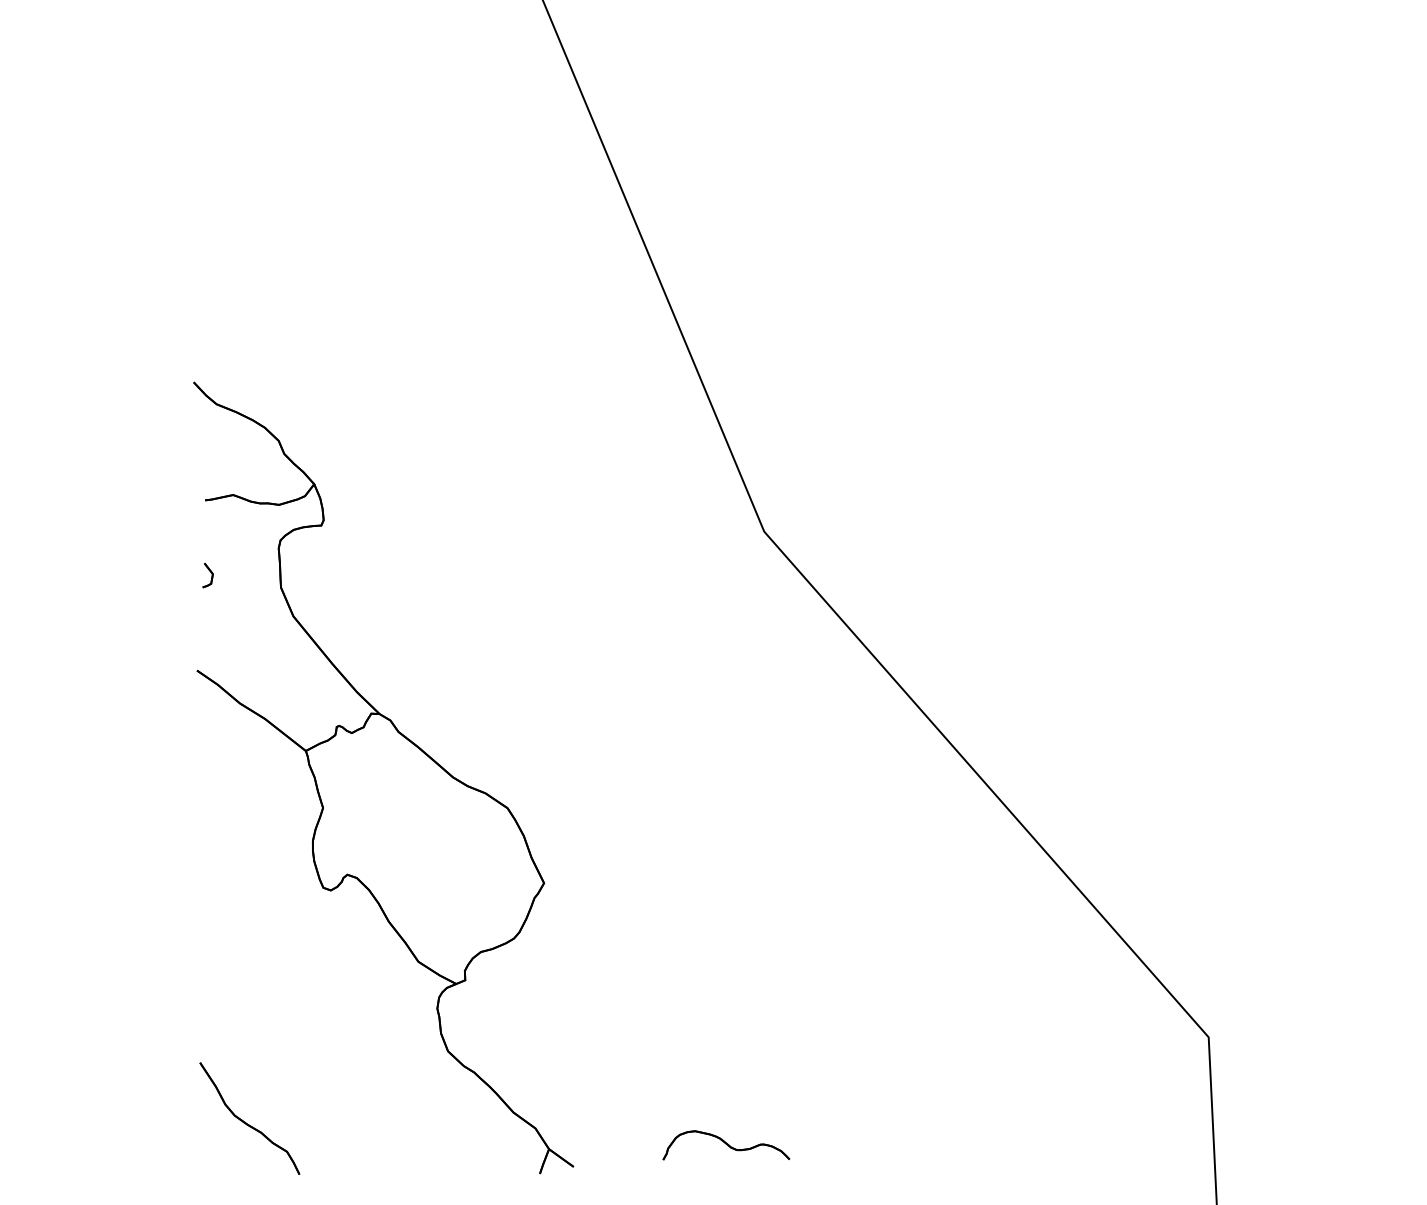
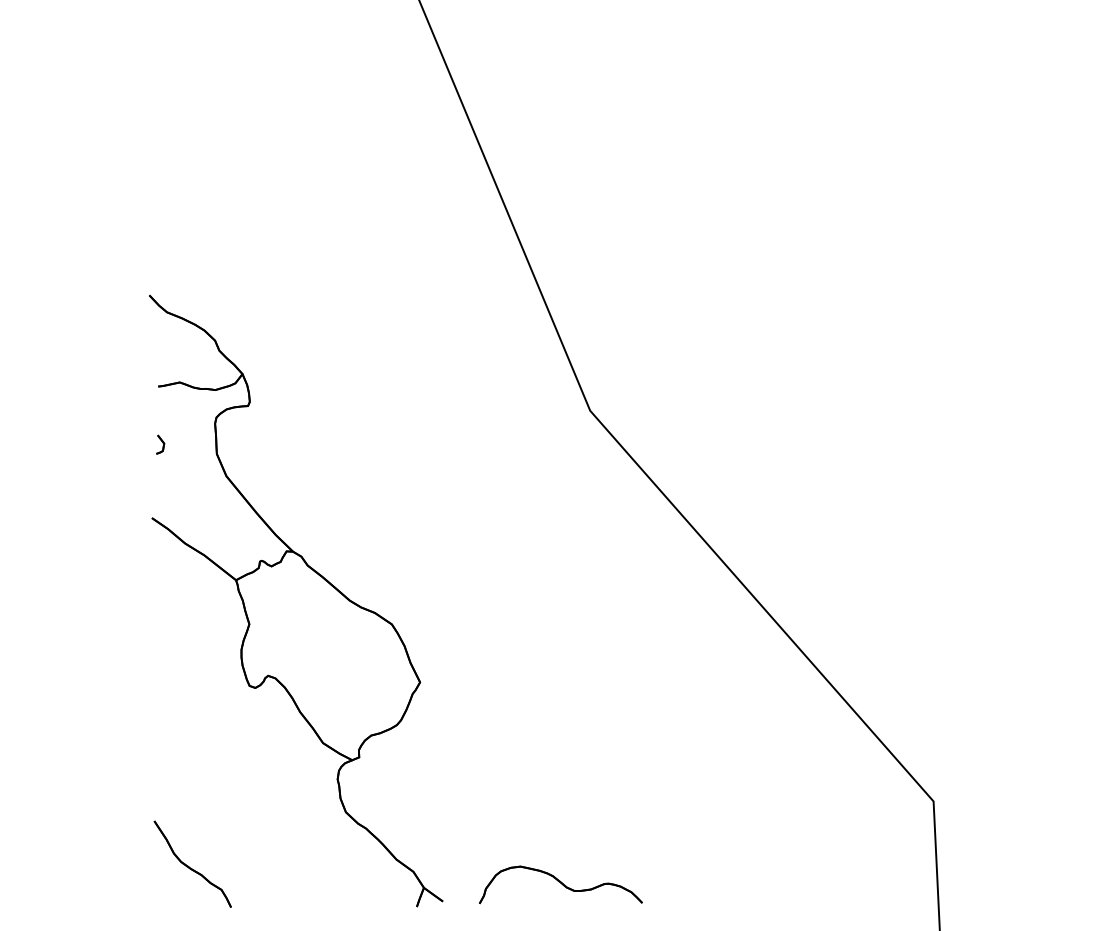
part: (726, 1145) -> (561, 885), size x1.67

